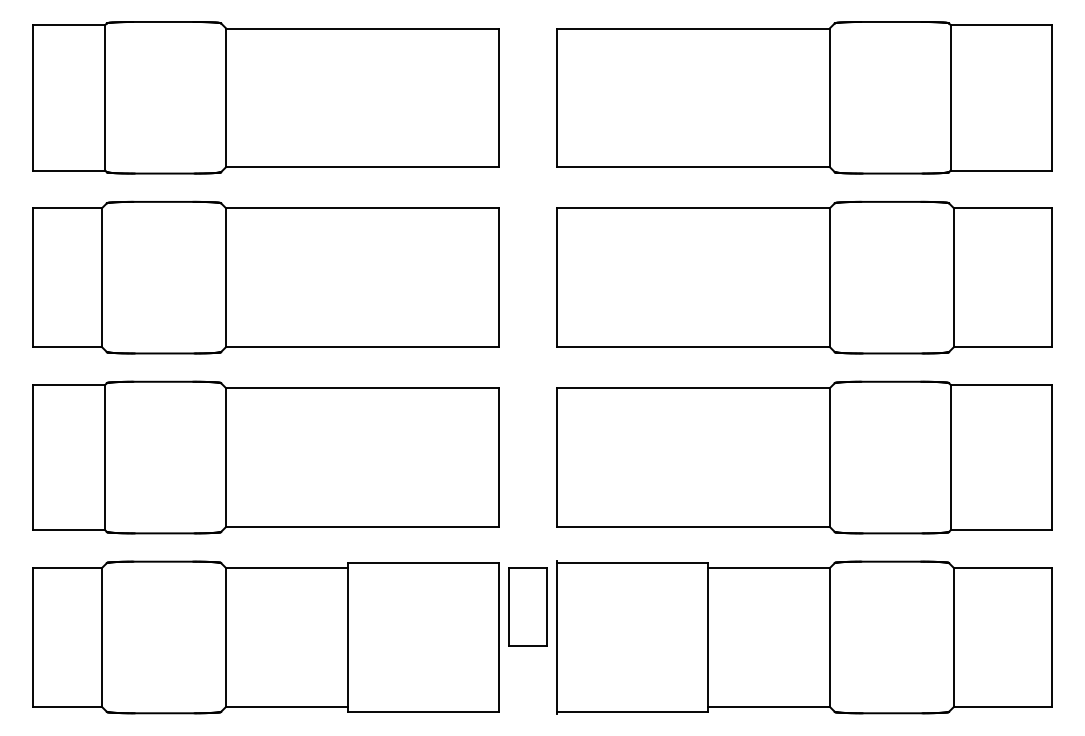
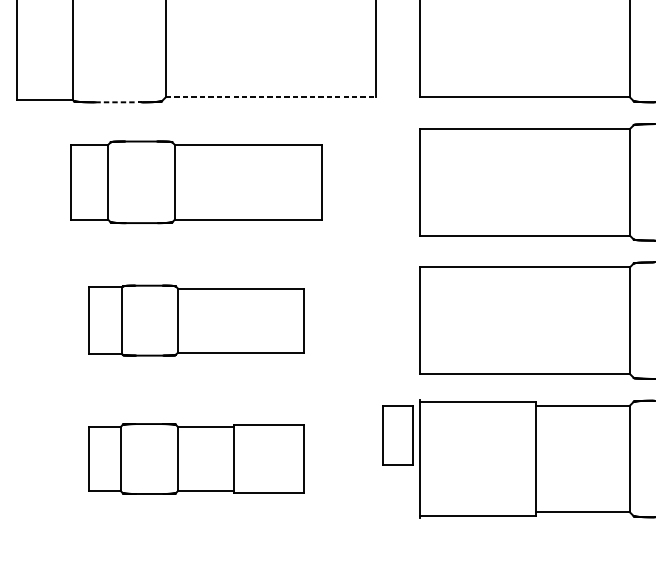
line: (363, 166) -> (271, 96), solid -> dashed
line: (165, 173) -> (119, 102), solid -> dashed
part: (265, 277) -> (196, 182), size x0.7
part: (265, 457) -> (196, 320), size x0.6
part: (265, 637) -> (196, 459), size x0.6

